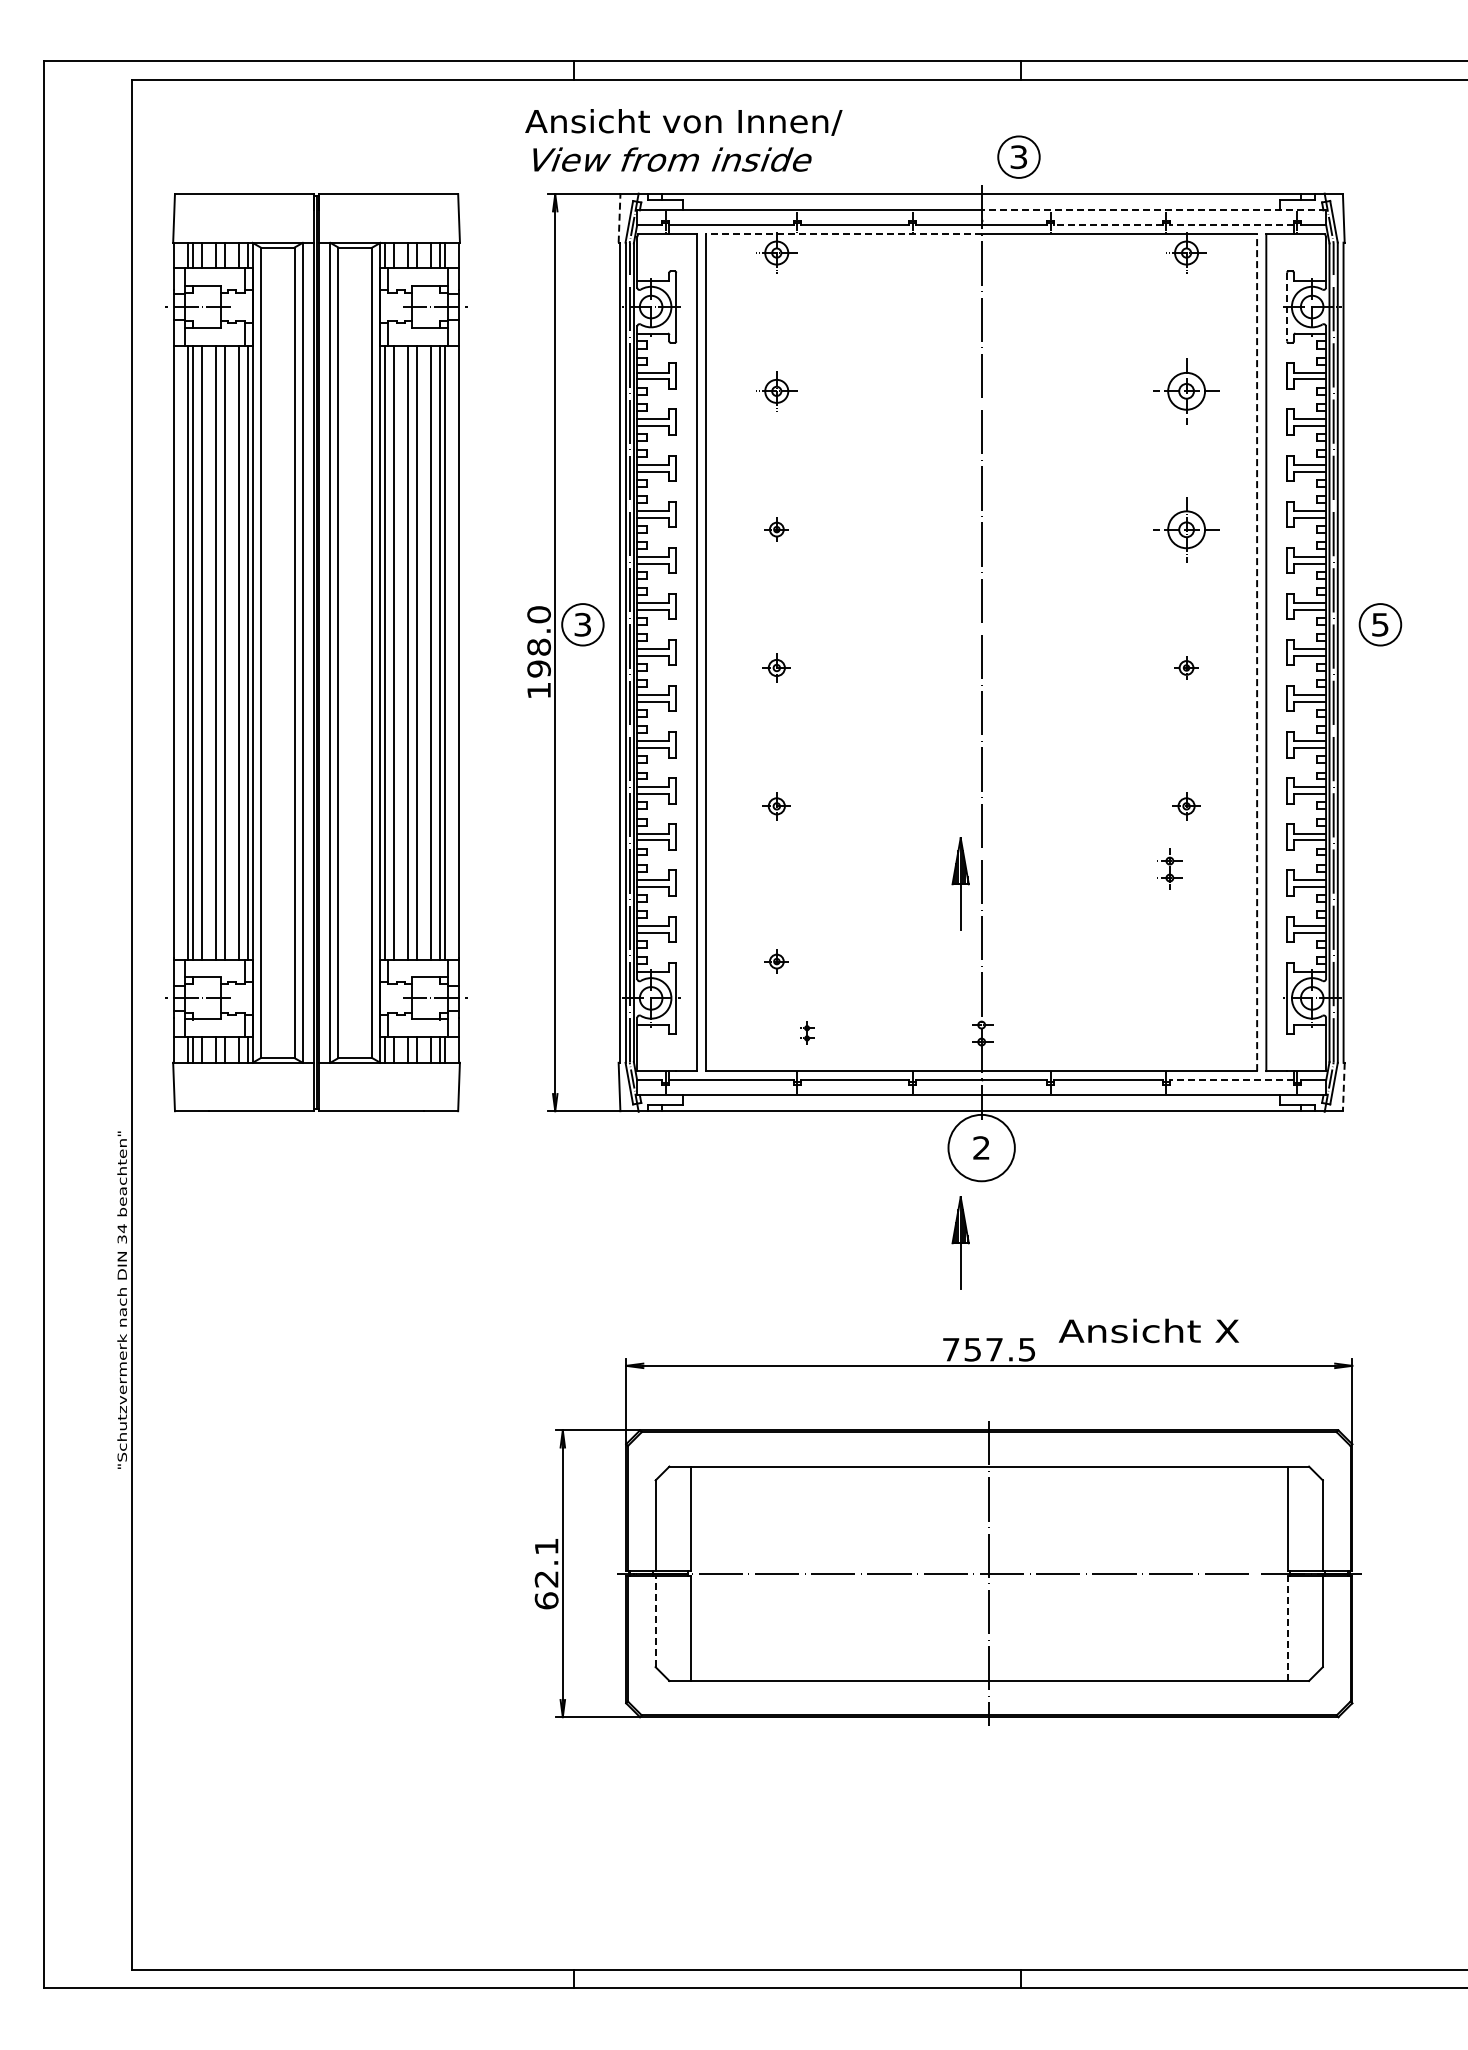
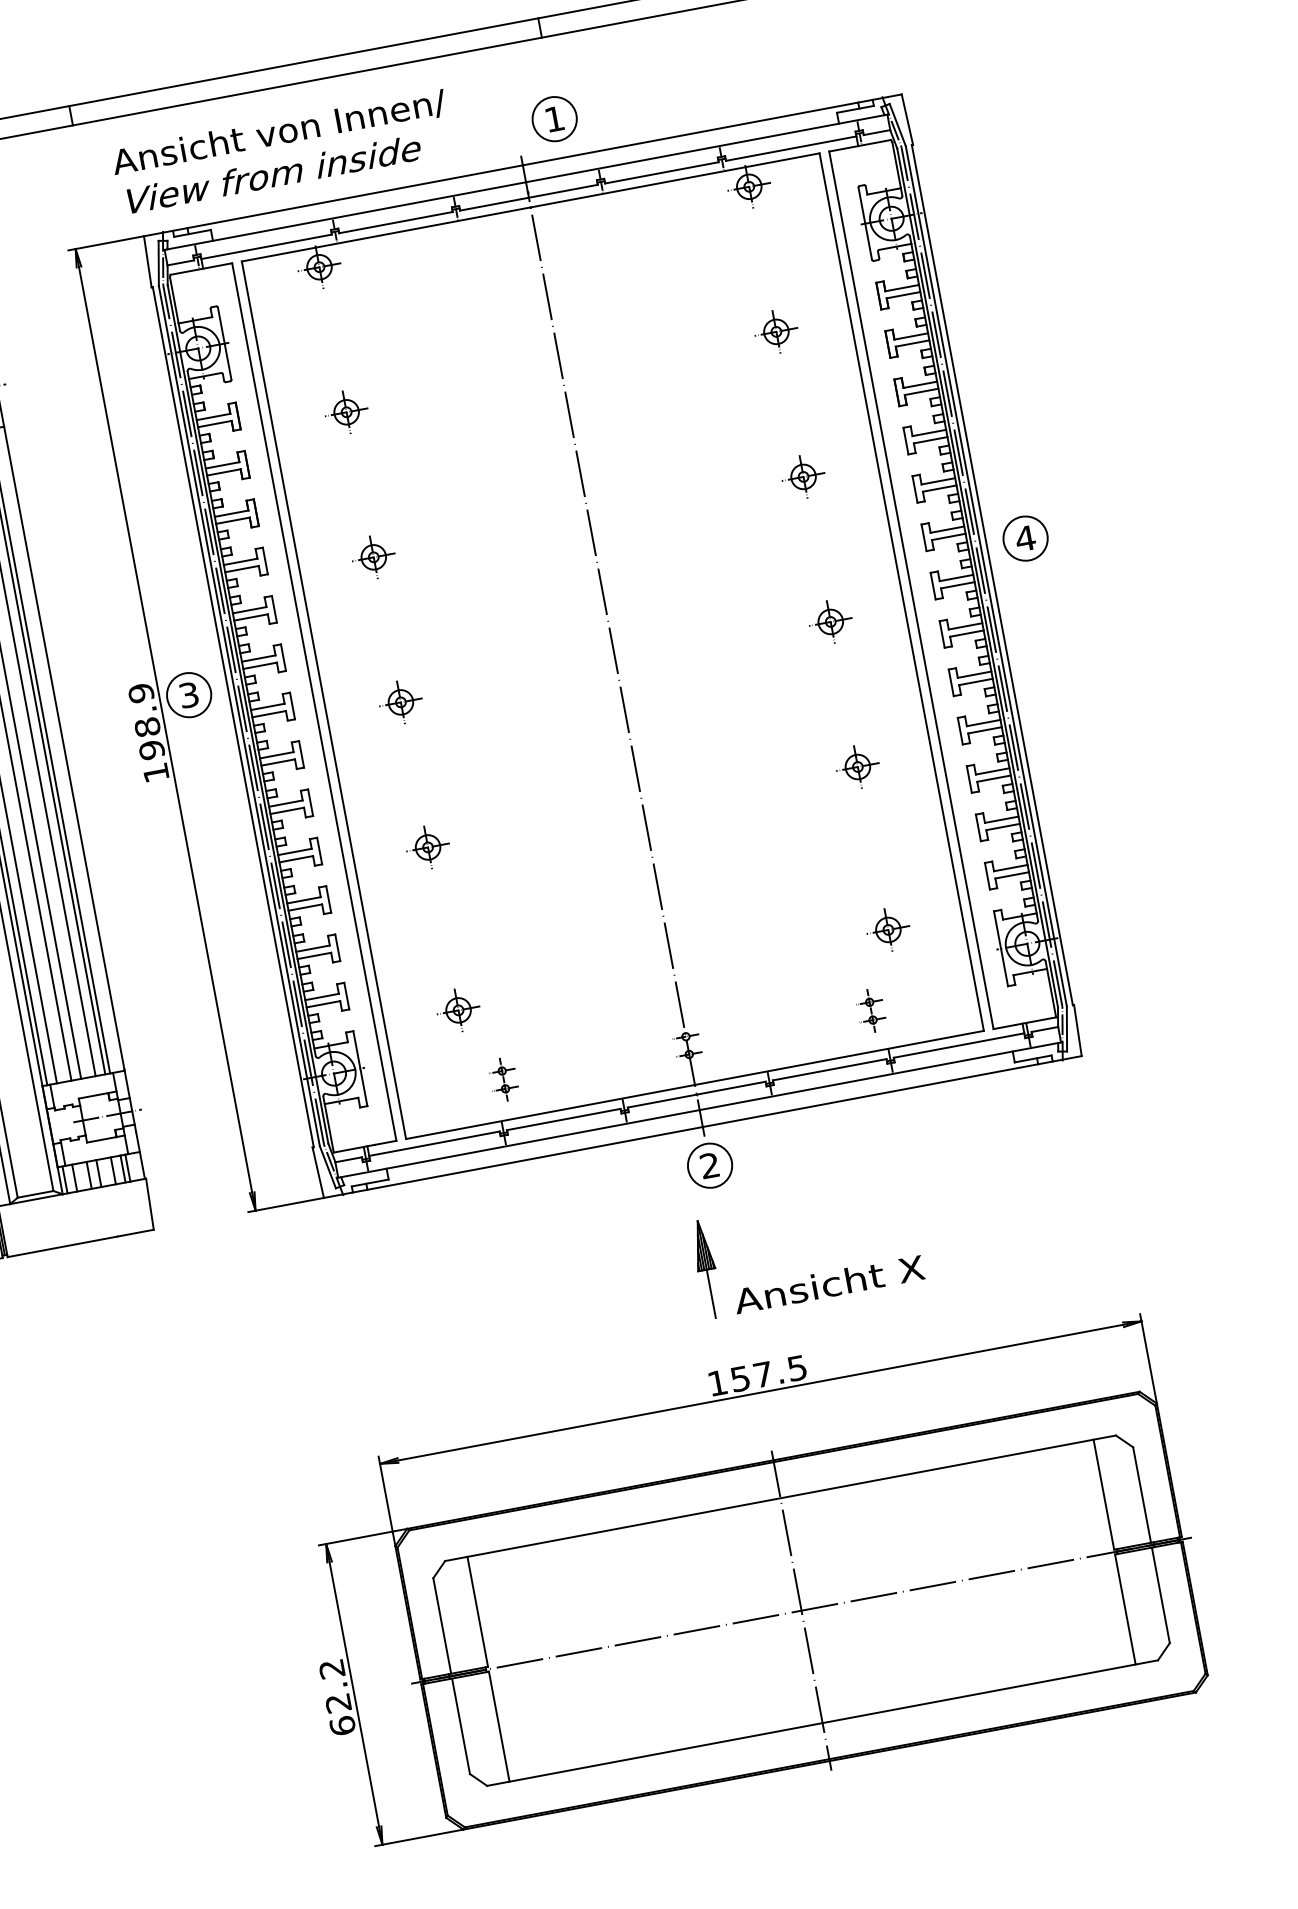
text: (683, 140) -> (282, 151), moved
text: (1018, 157) -> (554, 119), 3 -> 1
line: (1153, 210) -> (706, 148), dashed -> solid
line: (619, 217) -> (147, 260), dashed -> solid
line: (1107, 225) -> (660, 173), dashed -> solid
line: (1231, 225) -> (791, 149), dashed -> solid
line: (843, 234) -> (385, 234), dashed -> solid
line: (1287, 307) -> (865, 224), dashed -> solid
part: (1186, 391) -> (776, 332), size x0.62
part: (776, 529) -> (373, 557), size x1.67
part: (1186, 529) -> (803, 476), size x0.62
text: (538, 614) -> (140, 693), 198.0 -> 198.9
text: (1380, 624) -> (1025, 538), 5 -> 4
line: (1257, 652) -> (902, 591), dashed -> solid
part: (776, 667) -> (400, 701), size x1.43
part: (1186, 667) -> (830, 621), size x1.67
part: (776, 806) -> (427, 847), size x1.43
part: (1186, 806) -> (857, 767), size x1.43
part: (1169, 868) -> (870, 1010), moved
part: (960, 883) -> (635, 892), removed
part: (776, 961) -> (458, 1010), size x1.67
part: (1186, 961) -> (888, 929), added
part: (807, 1032) -> (504, 1078), size x1.67
line: (1231, 1080) -> (958, 1045), dashed -> solid
line: (1343, 1087) -> (1077, 1031), dashed -> solid
circle: (981, 1147) -> (709, 1165), size x0.62
text: (1148, 1330) -> (828, 1284), moved
text: (951, 1349) -> (717, 1382), 757.5 -> 157.5
text: (546, 1546) -> (331, 1668), 62.1 -> 62.2
line: (655, 1621) -> (460, 1726), dashed -> solid
line: (1287, 1628) -> (1125, 1609), dashed -> solid

